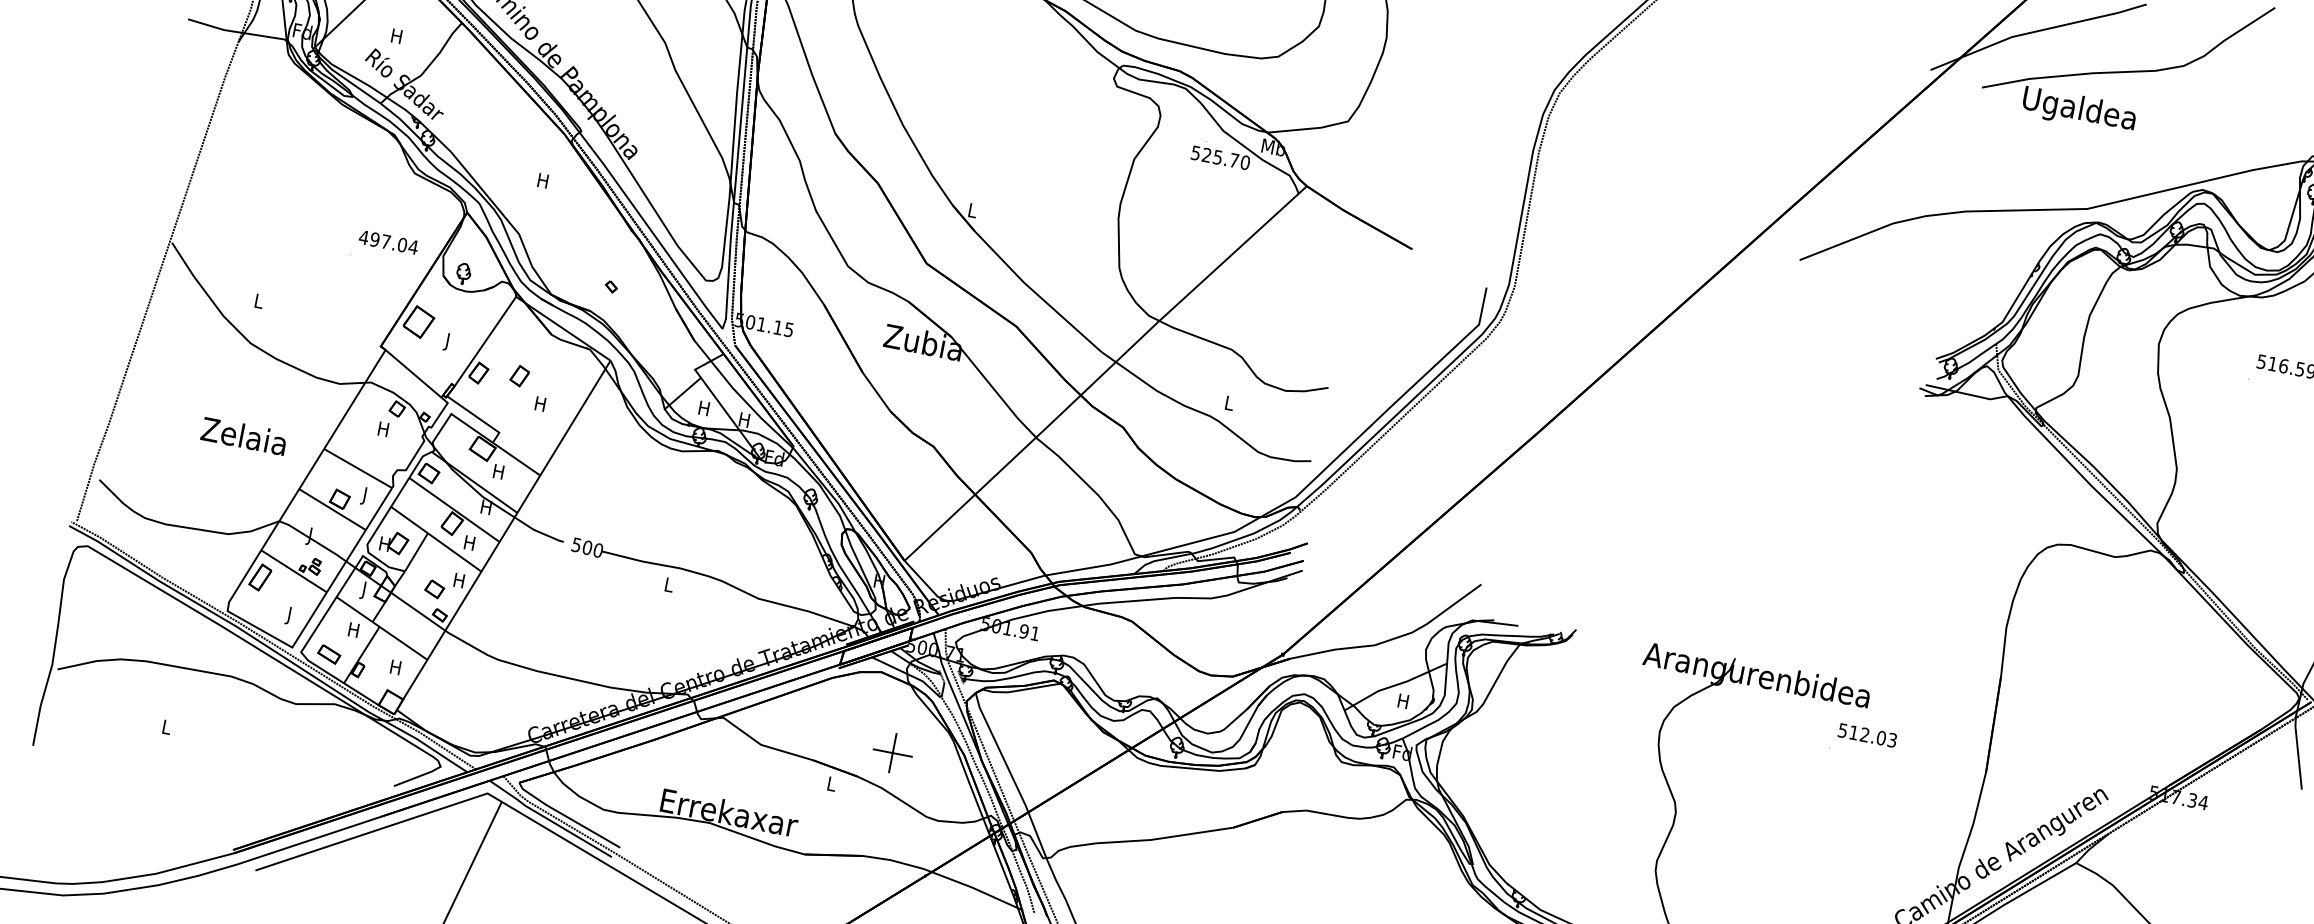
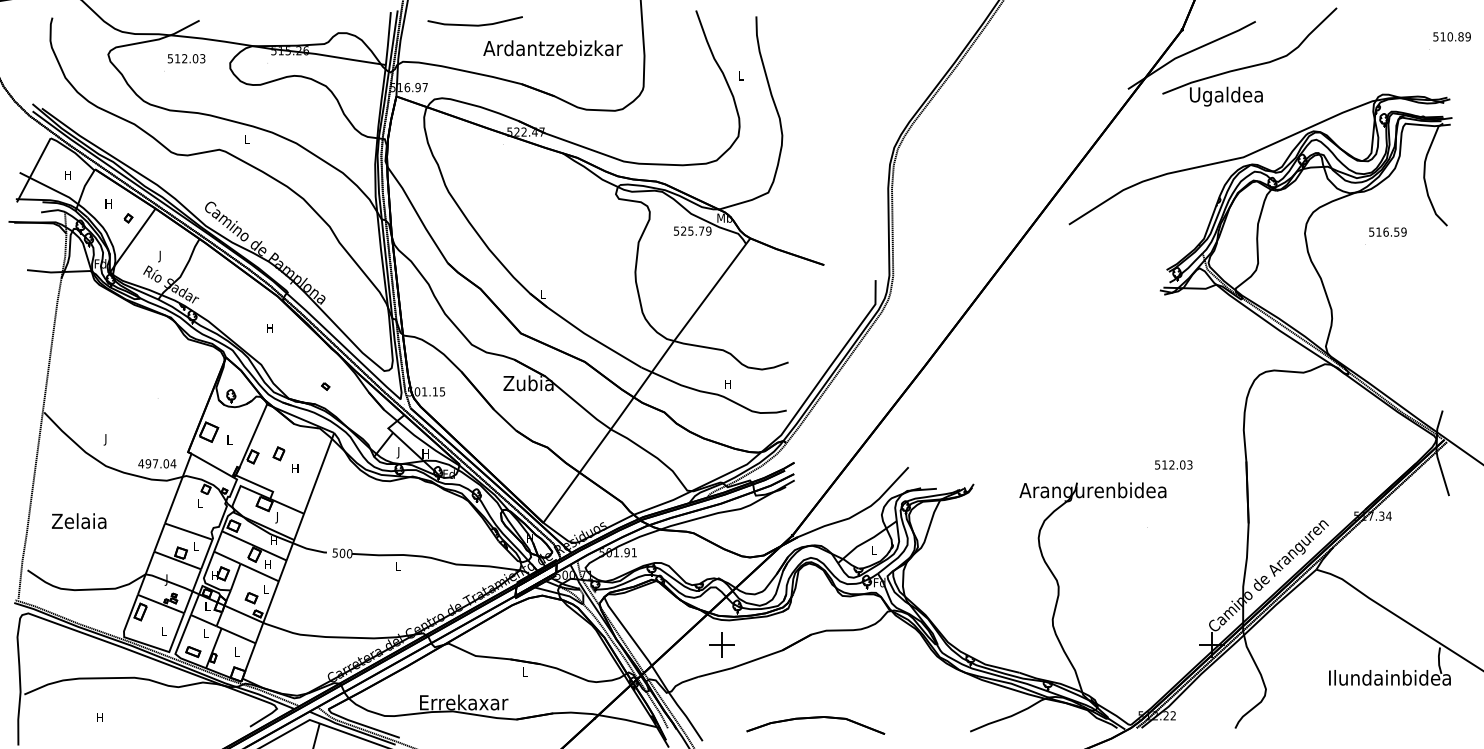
text: (395, 37) -> (159, 256), H -> J
text: (1245, 161) -> (708, 230), 525.70 -> 525.79
text: (389, 241) -> (157, 463), moved
text: (257, 302) -> (105, 439), L -> J
text: (447, 340) -> (229, 440), J -> L
text: (1228, 403) -> (727, 384), L -> H
text: (703, 409) -> (398, 452), H -> J
text: (382, 428) -> (199, 503), H -> L
text: (244, 436) -> (79, 521), moved
text: (498, 473) -> (277, 517), H -> J
text: (365, 495) -> (196, 547), J -> L
text: (458, 580) -> (265, 589), H -> L
text: (364, 590) -> (207, 607), J -> L
text: (289, 615) -> (163, 632), J -> L
text: (353, 629) -> (205, 633), H -> L
text: (395, 666) -> (236, 651), H -> L
text: (1402, 701) -> (873, 550), H -> L
text: (165, 727) -> (99, 717), L -> H
text: (1867, 734) -> (1173, 464), moved
part: (891, 751) -> (721, 644), moved

